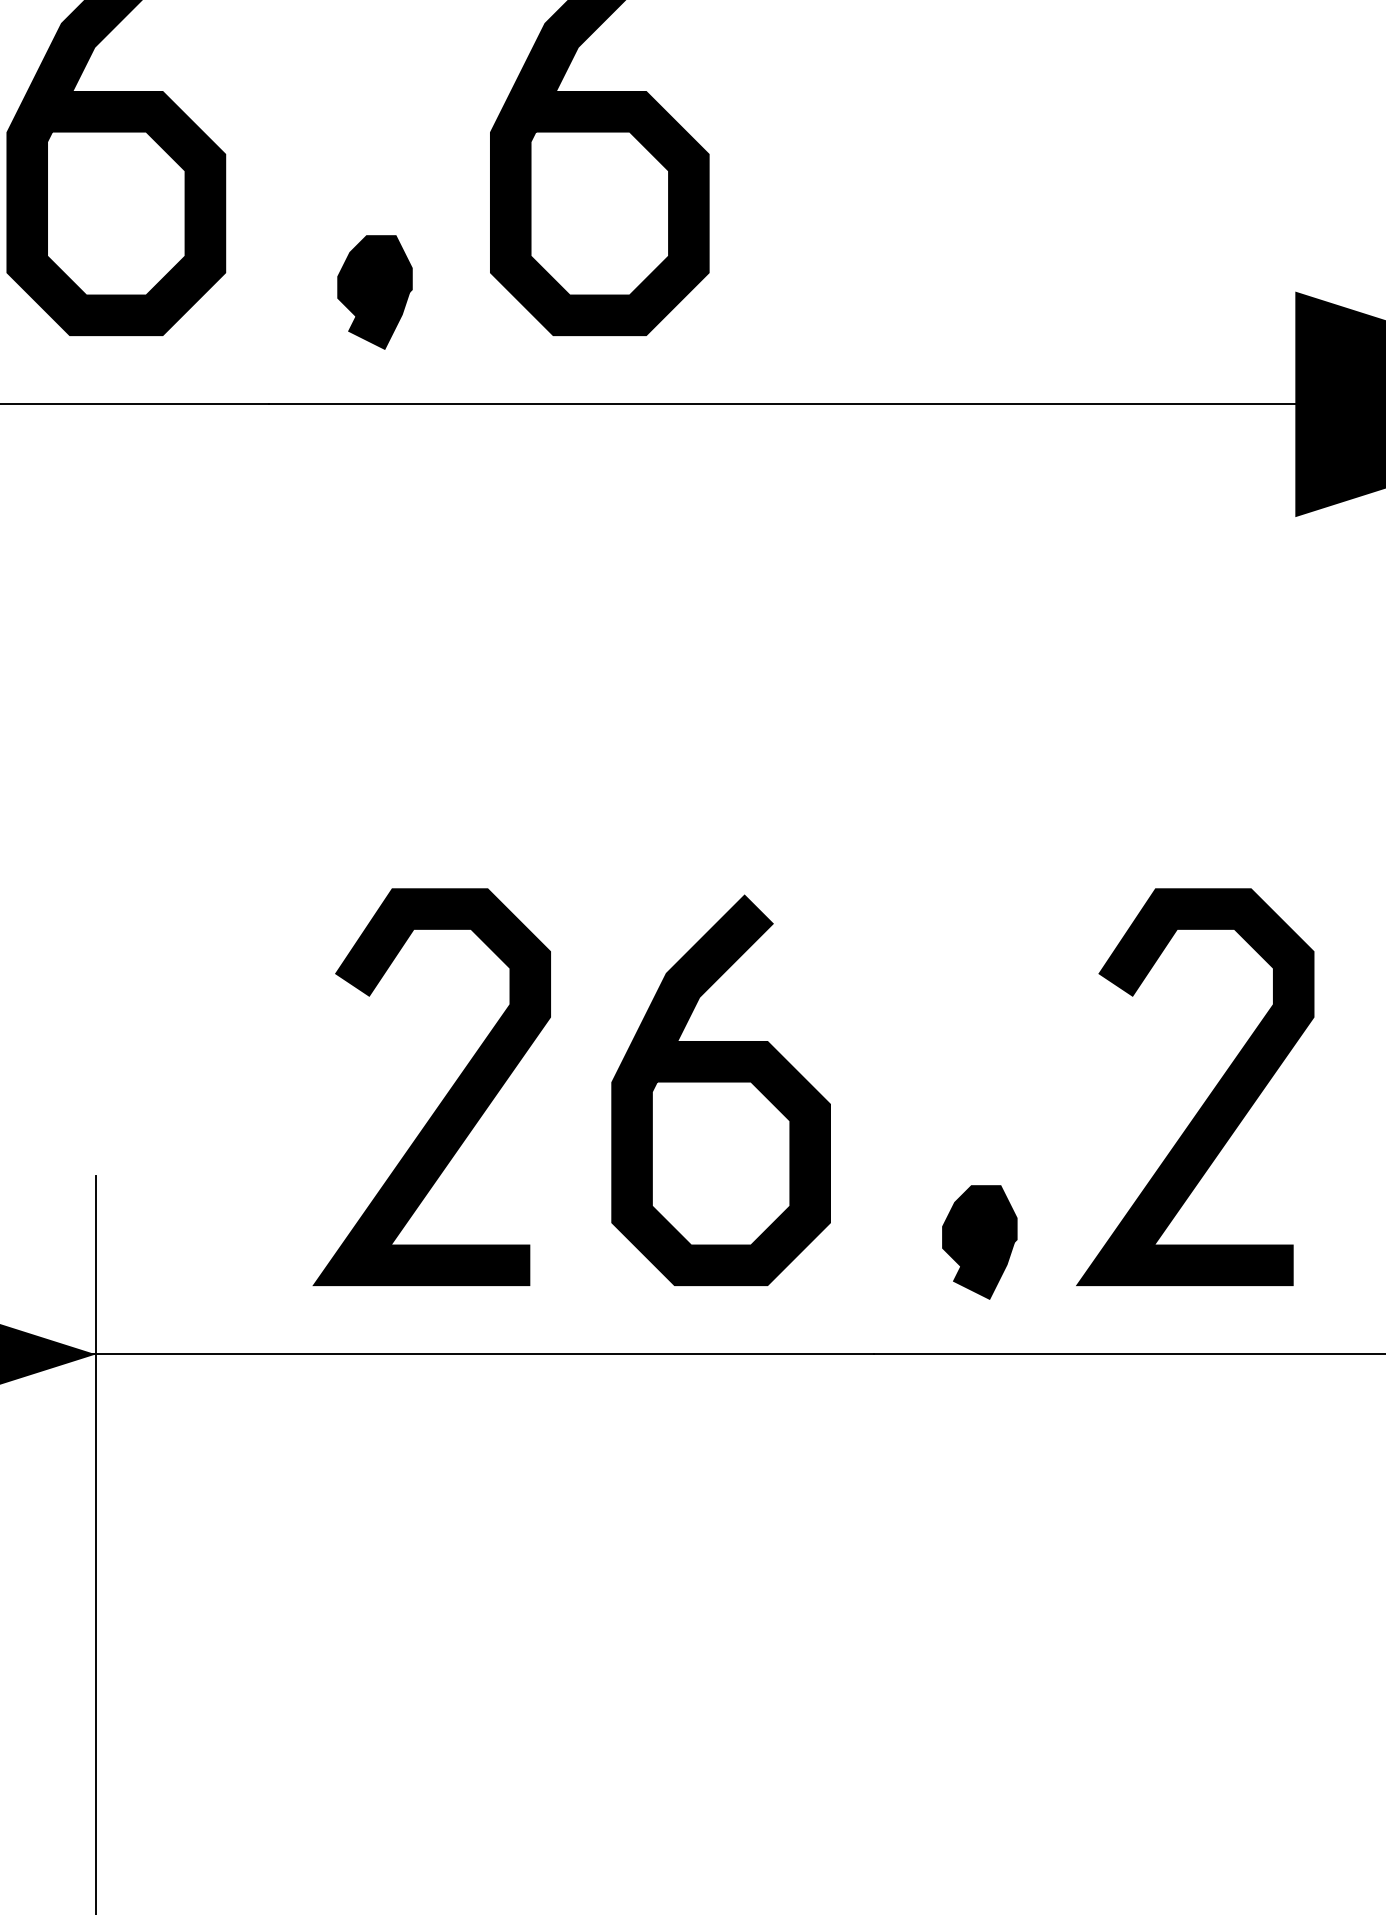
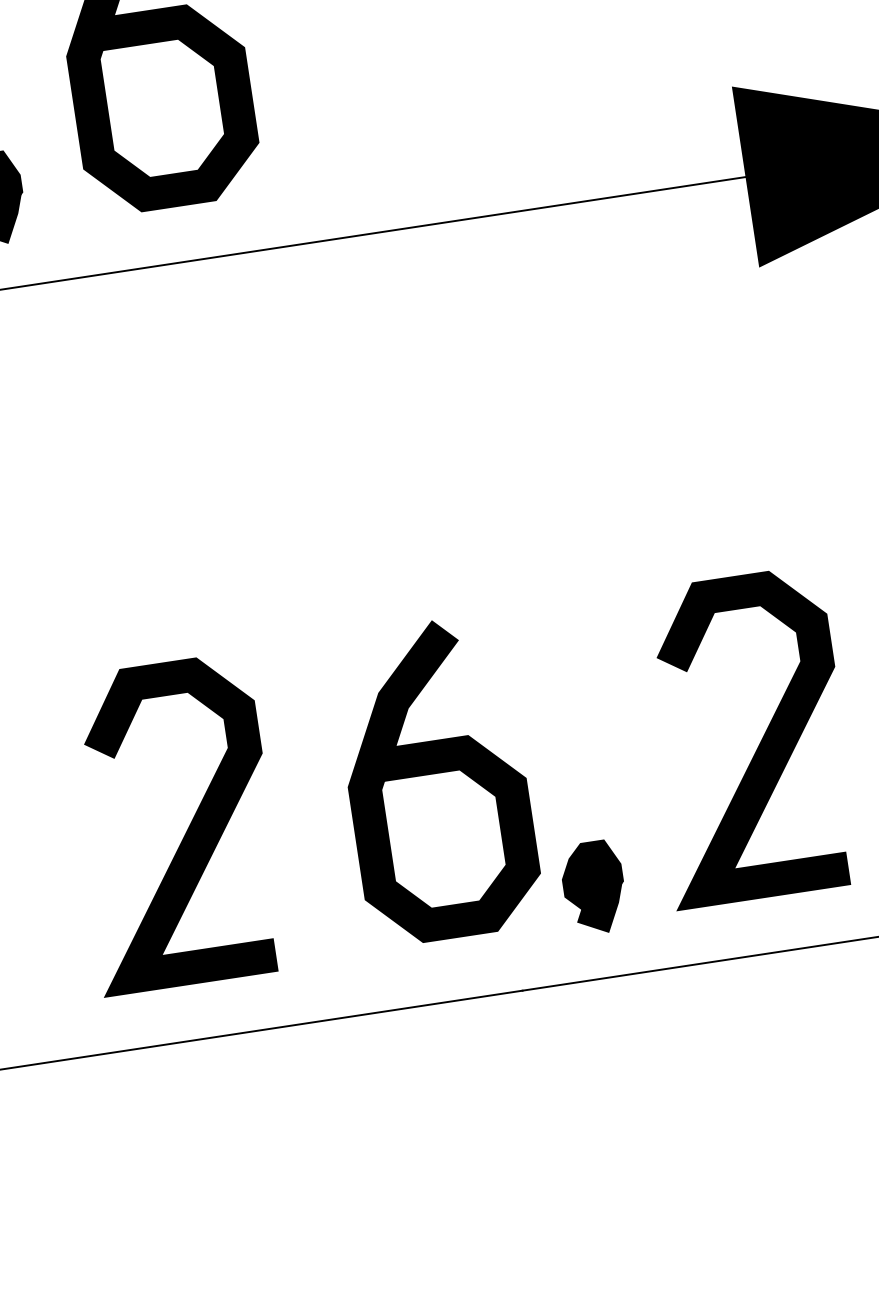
curve: (720, 1082) -> (435, 774), moved
curve: (445, 1095) -> (187, 828), moved

